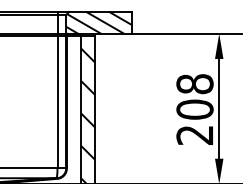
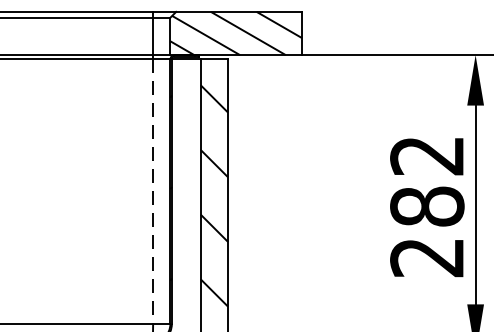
text: (194, 96) -> (426, 180), 208 -> 282
line: (57, 102) -> (153, 192), solid -> dashed

